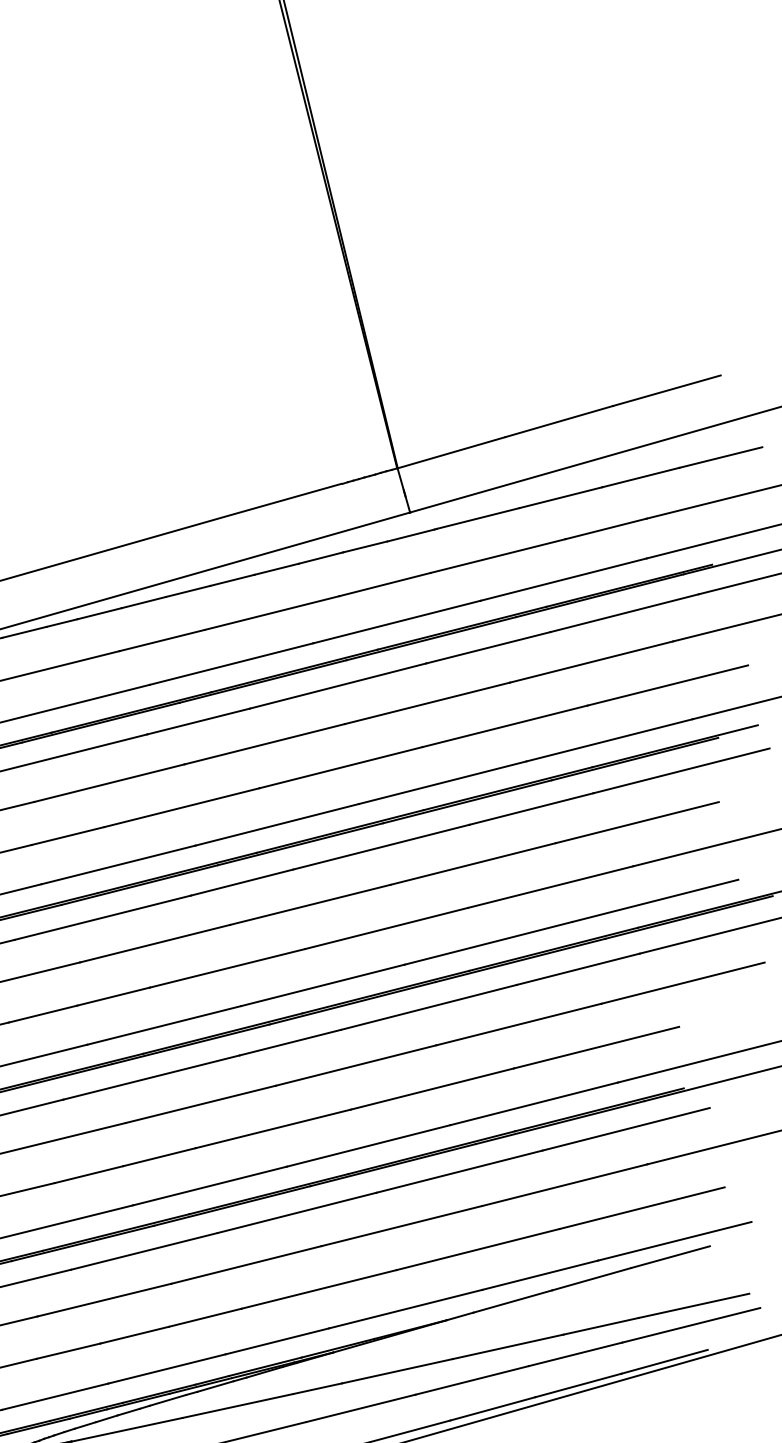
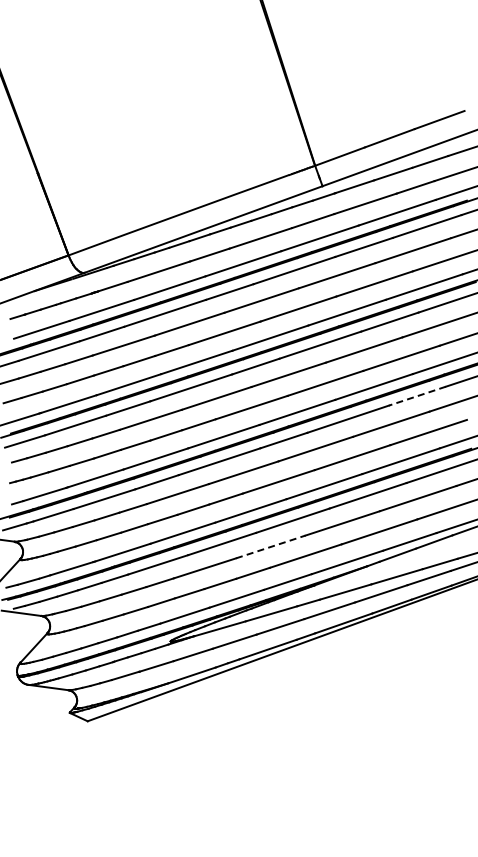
line: (576, 969) -> (416, 396), solid -> dashed
line: (245, 1263) -> (270, 546), solid -> dashed

